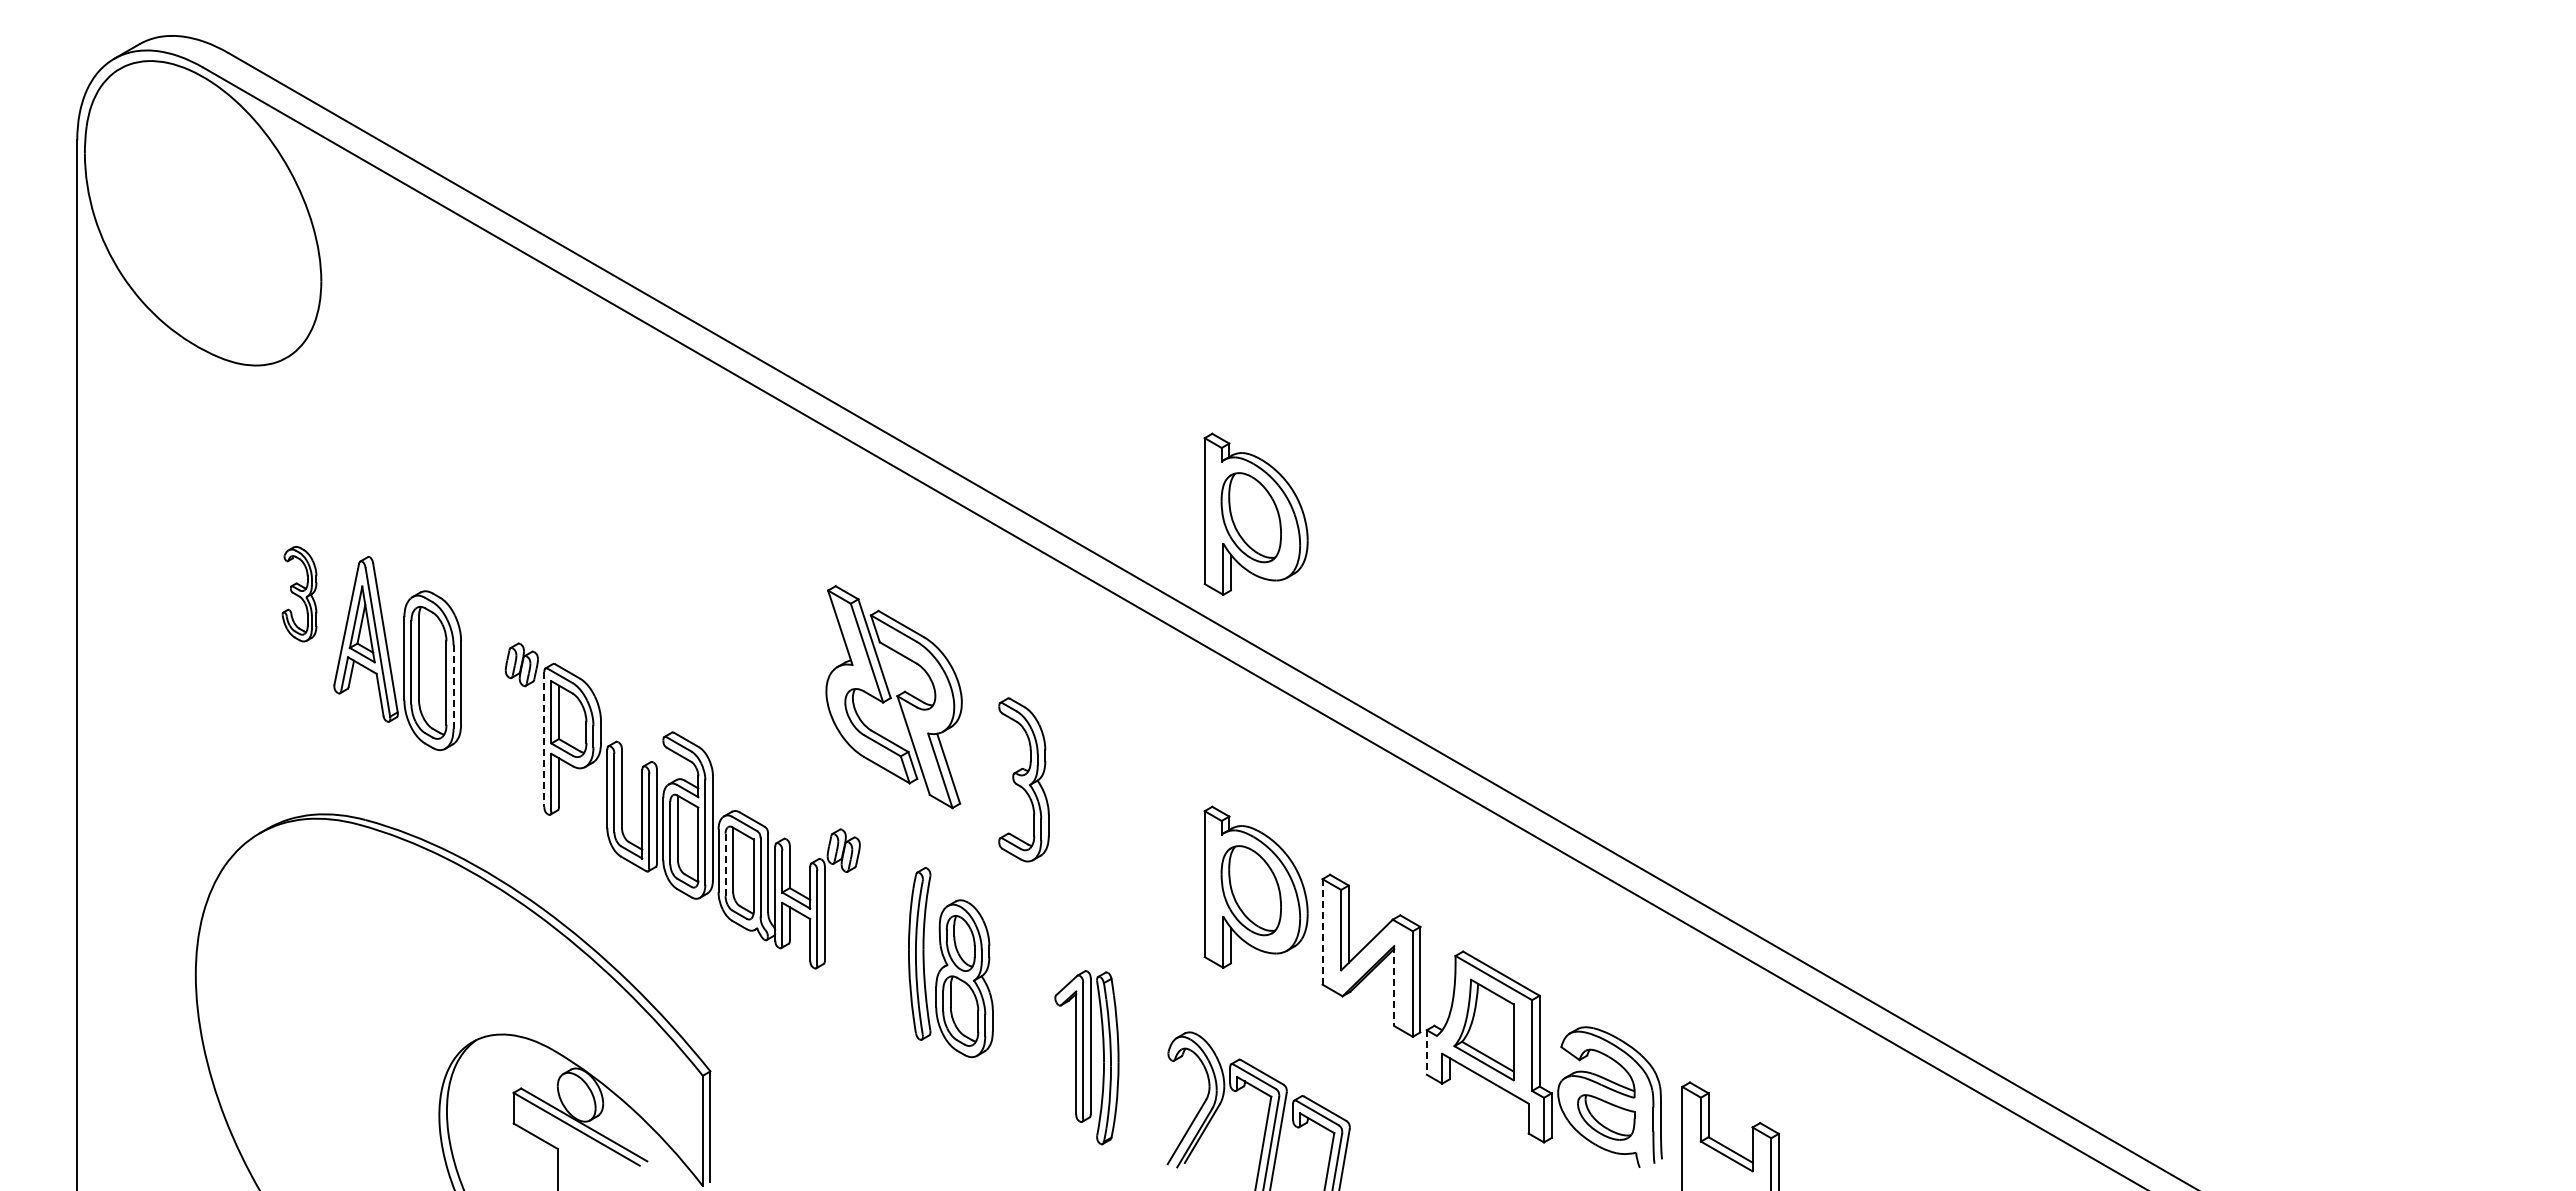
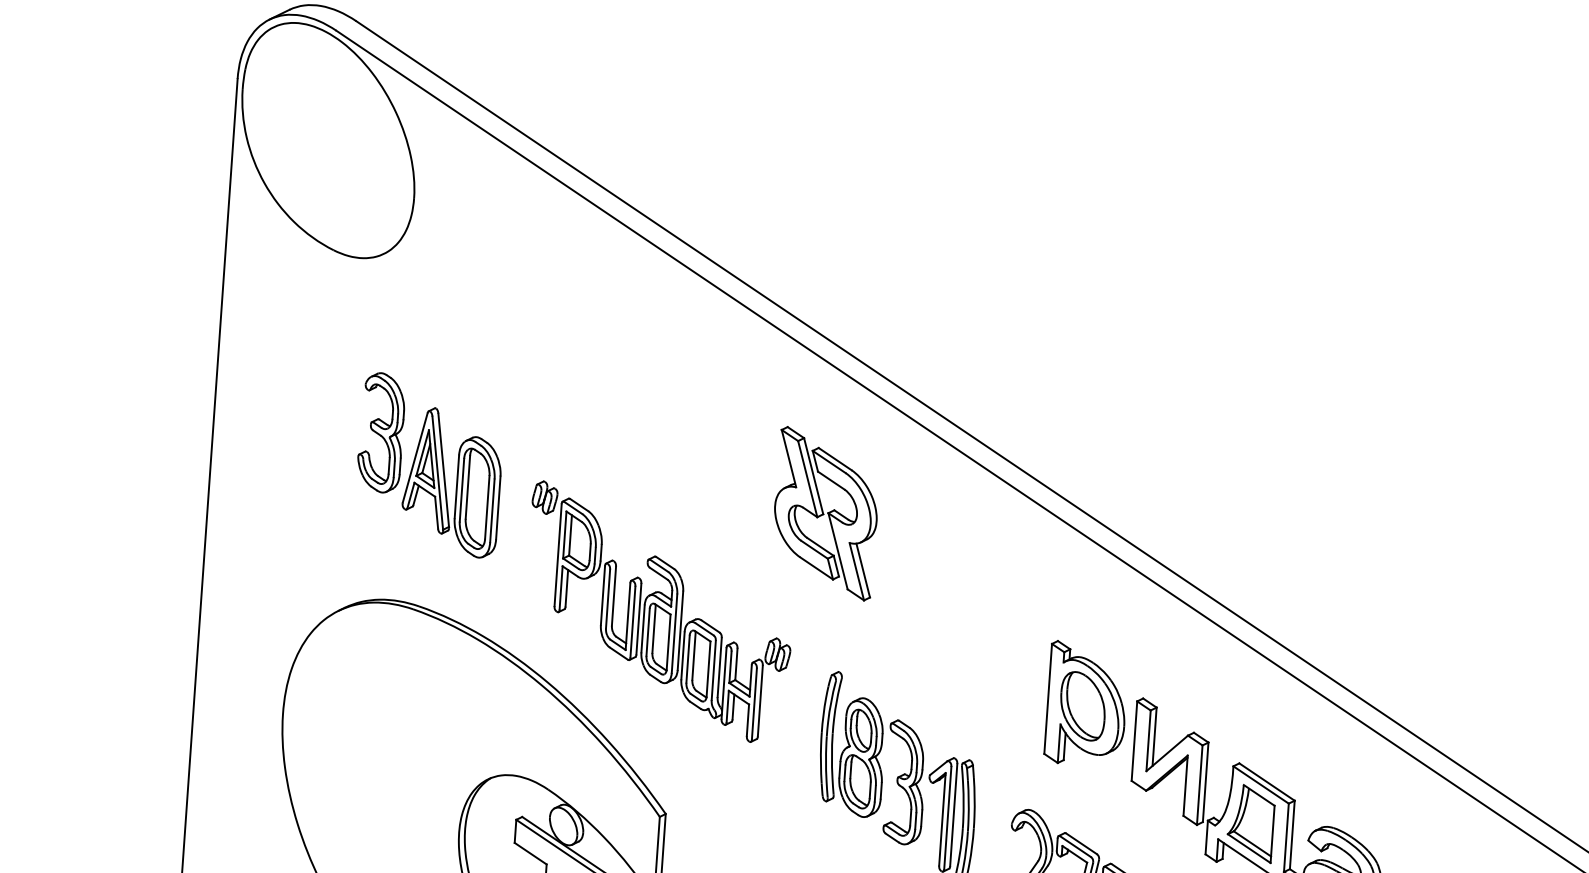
part: (1255, 513) -> (1105, 422), removed
part: (299, 593) -> (381, 432), size x1.67
line: (453, 687) -> (492, 511), dashed -> solid
part: (893, 697) -> (825, 513), moved
line: (544, 739) -> (558, 555), dashed -> solid
part: (1023, 779) -> (905, 782), moved
line: (725, 864) -> (688, 658), dashed -> solid
line: (1322, 931) -> (1134, 740), dashed -> solid
line: (1394, 986) -> (1185, 786), dashed -> solid
line: (1426, 1053) -> (1206, 838), dashed -> solid

